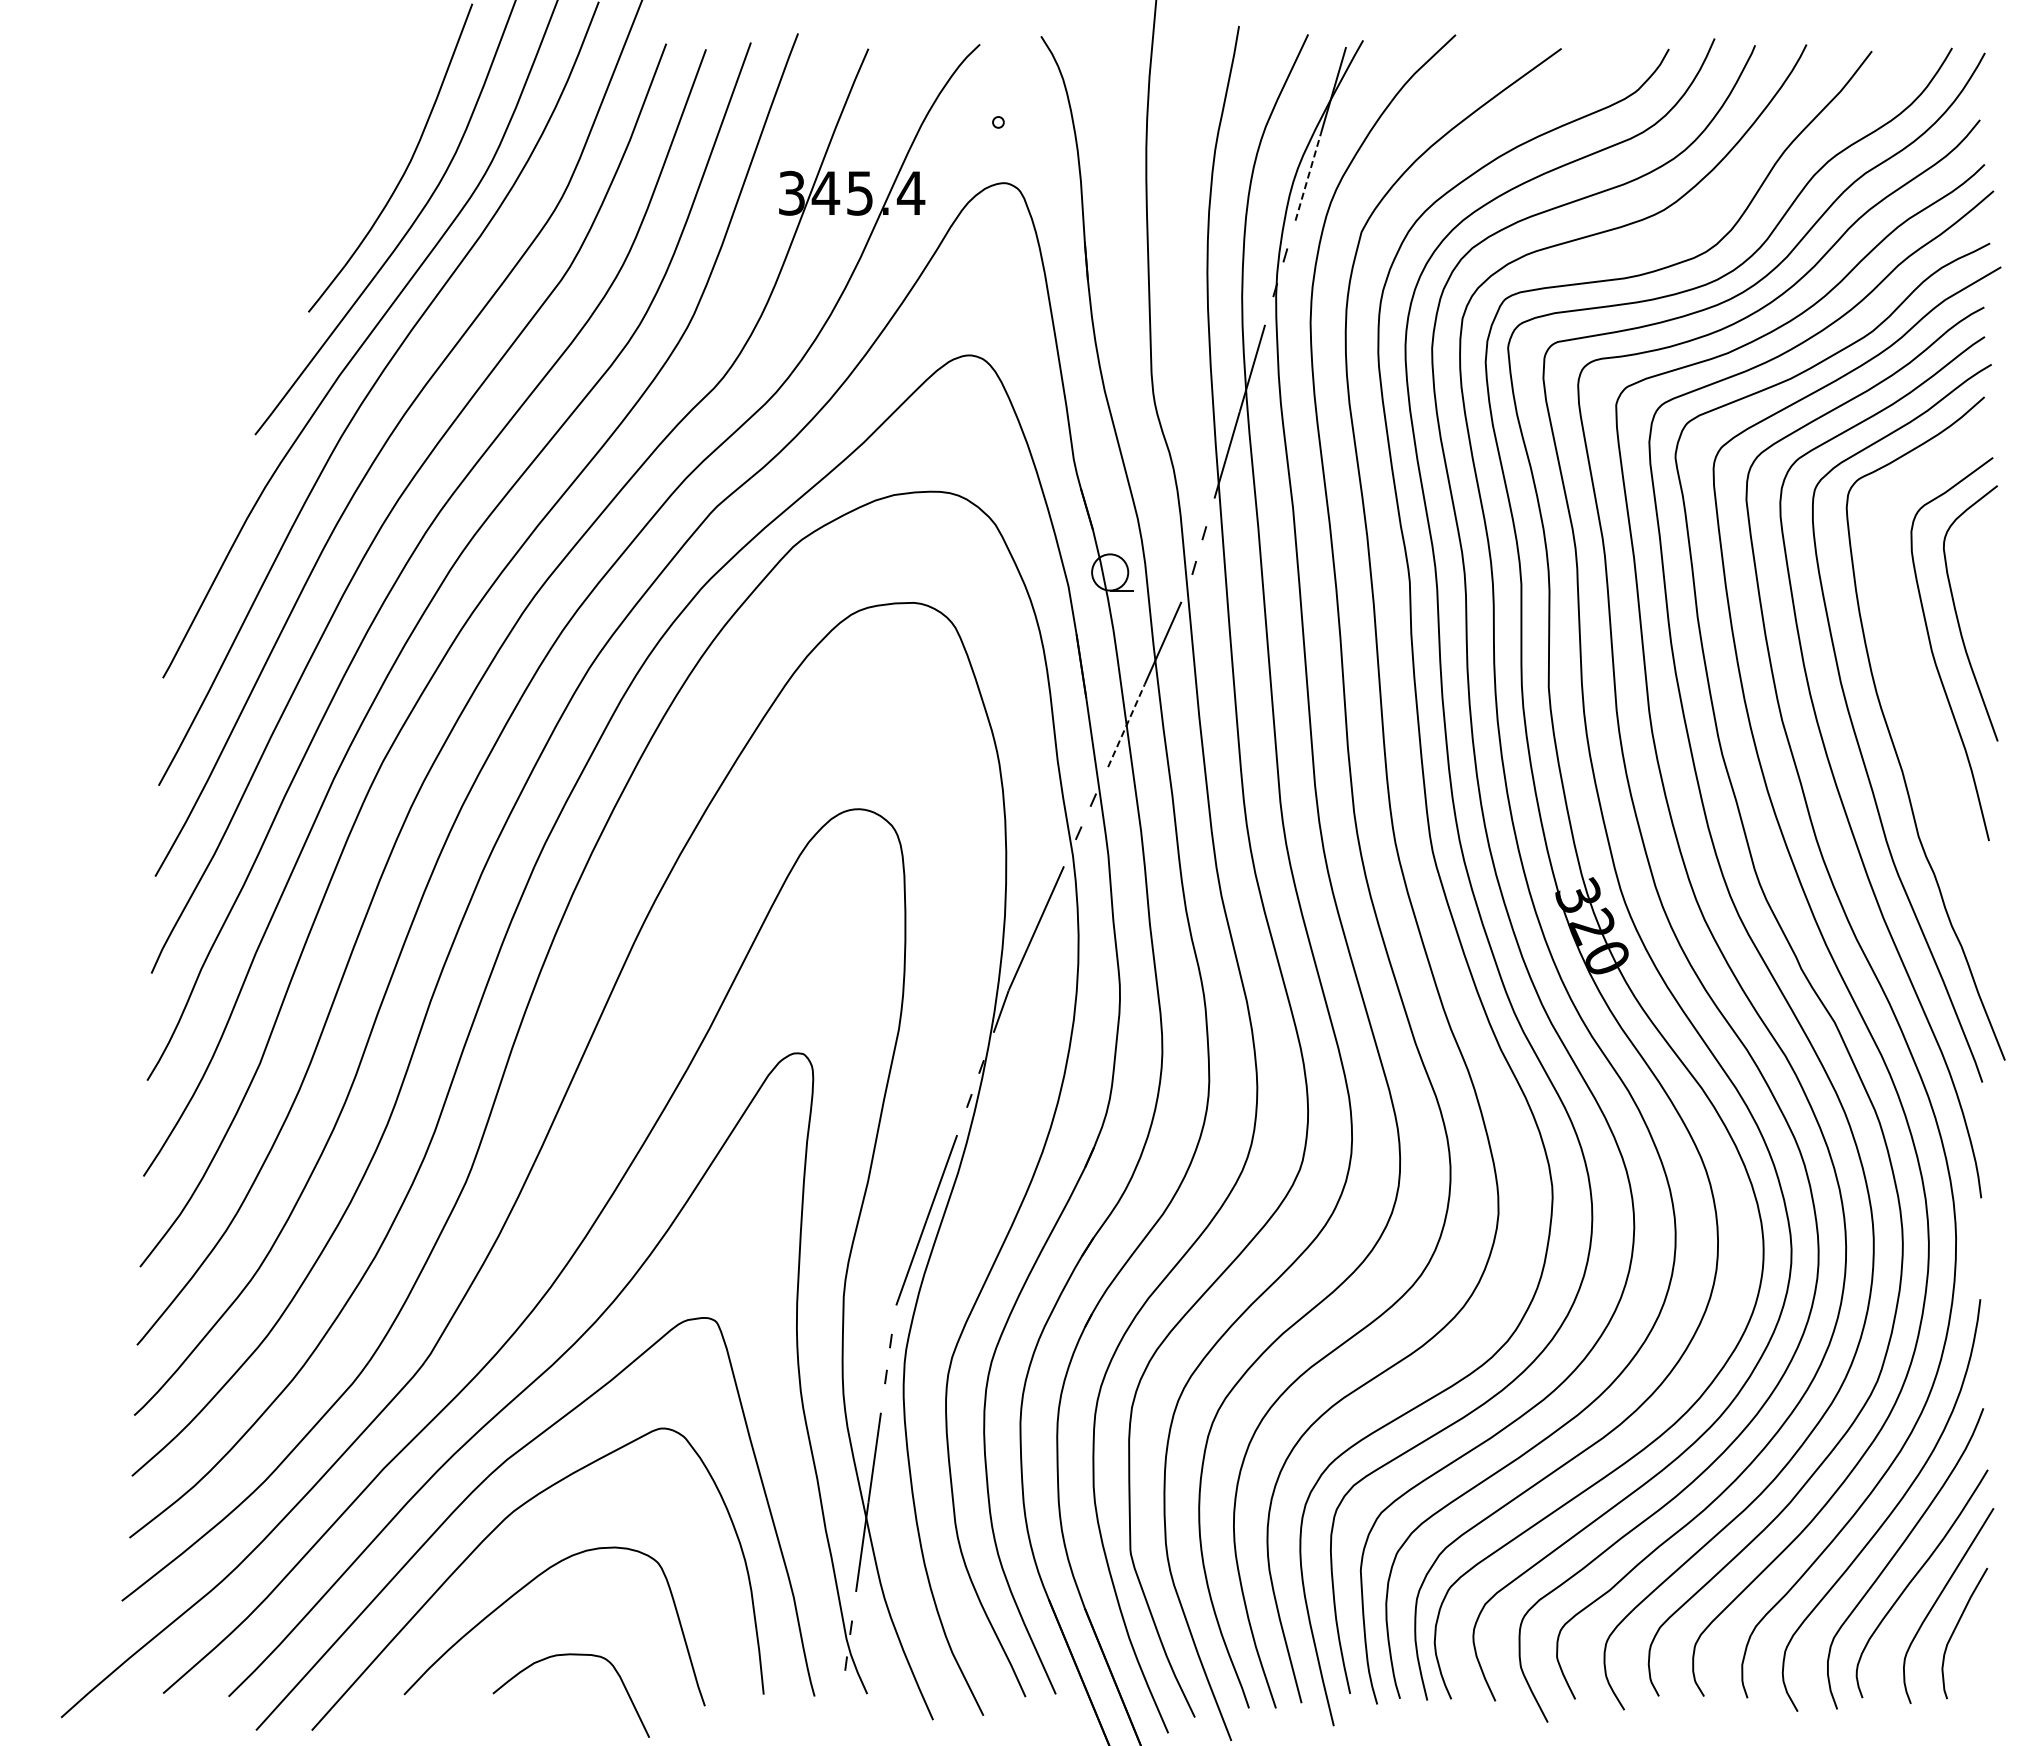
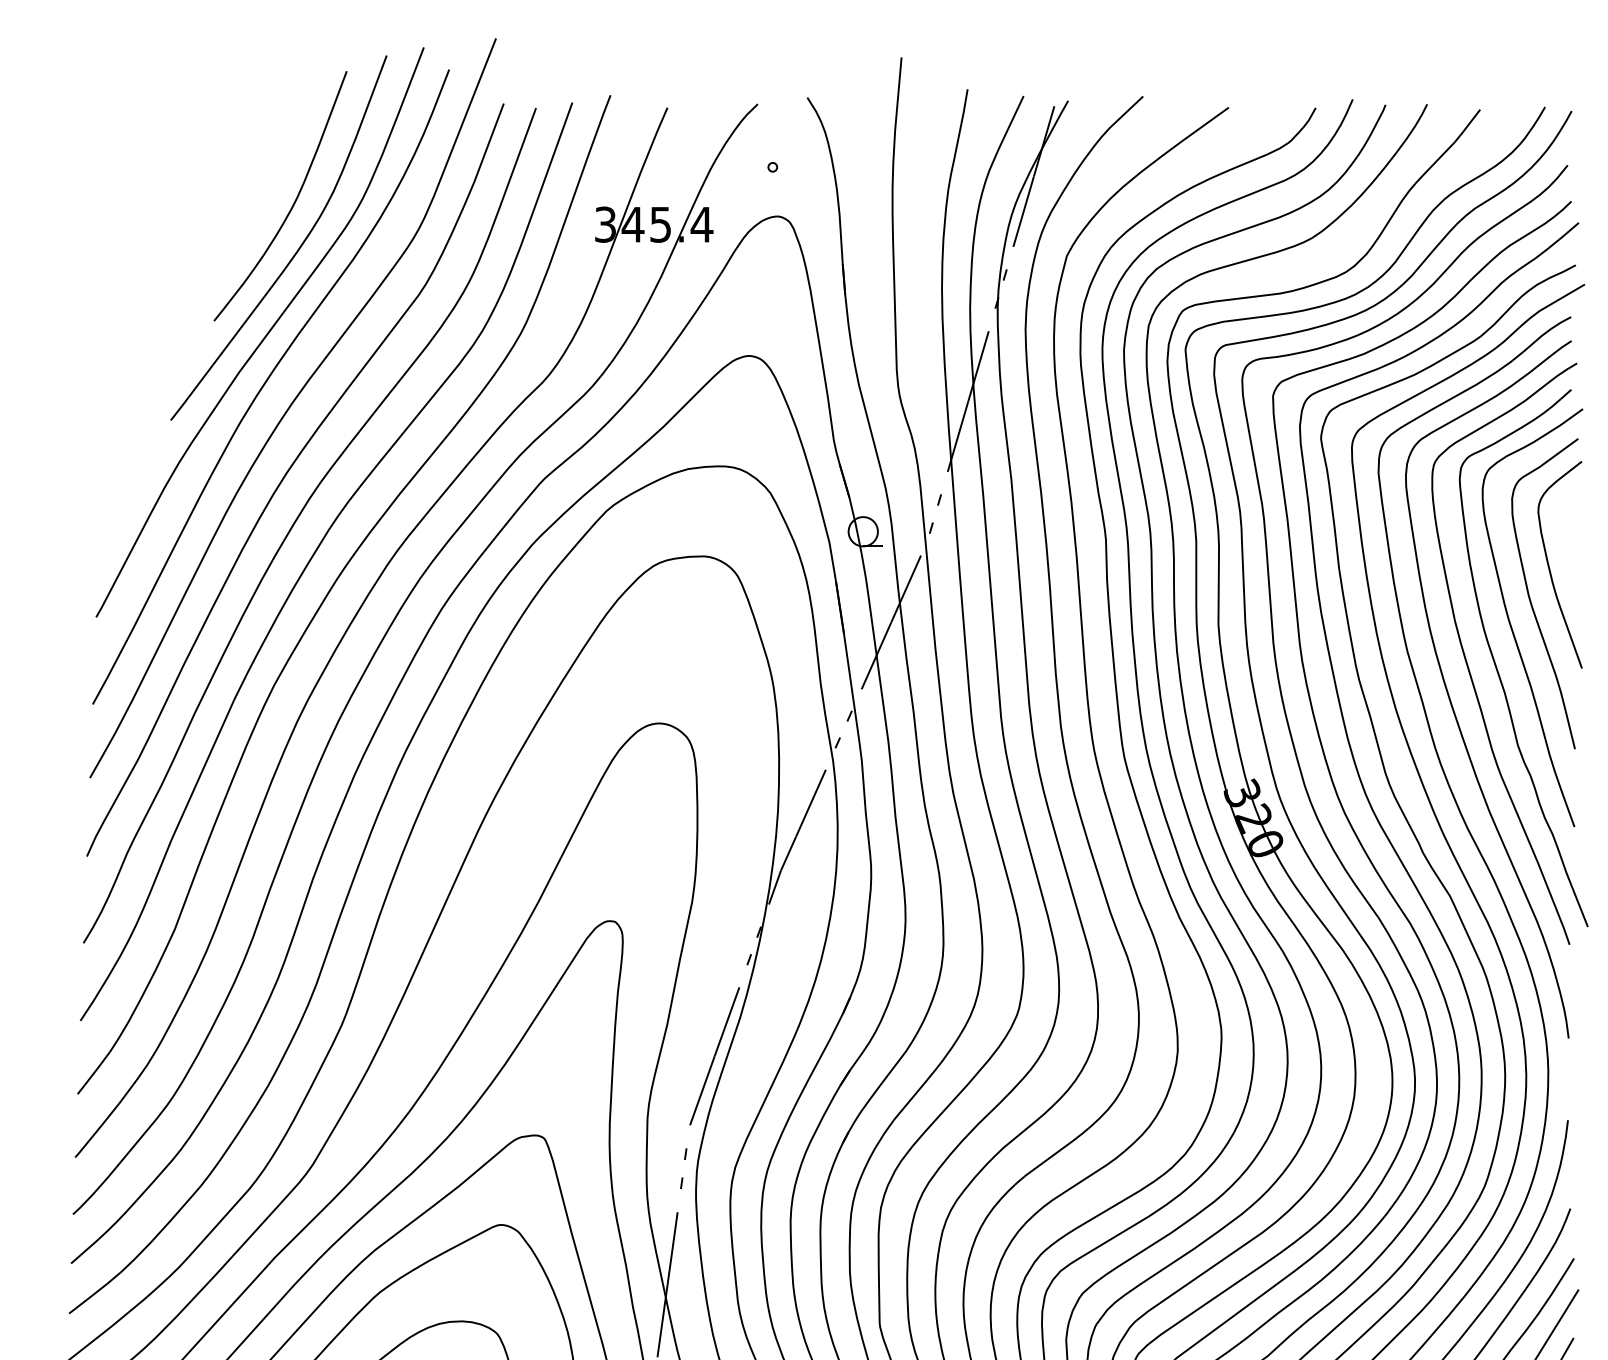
line: (1308, 176) -> (1023, 211), dashed -> solid
curve: (1910, 687) -> (1511, 624), added
line: (1126, 725) -> (876, 655), dashed -> solid

